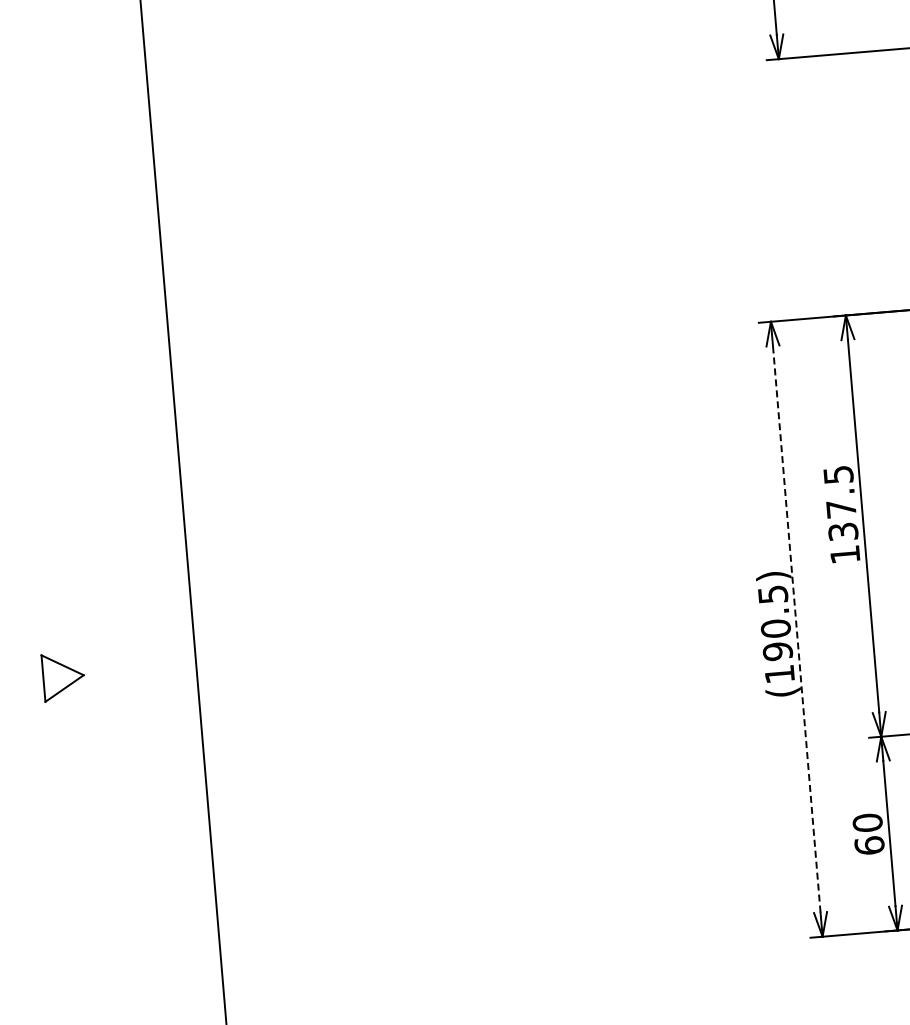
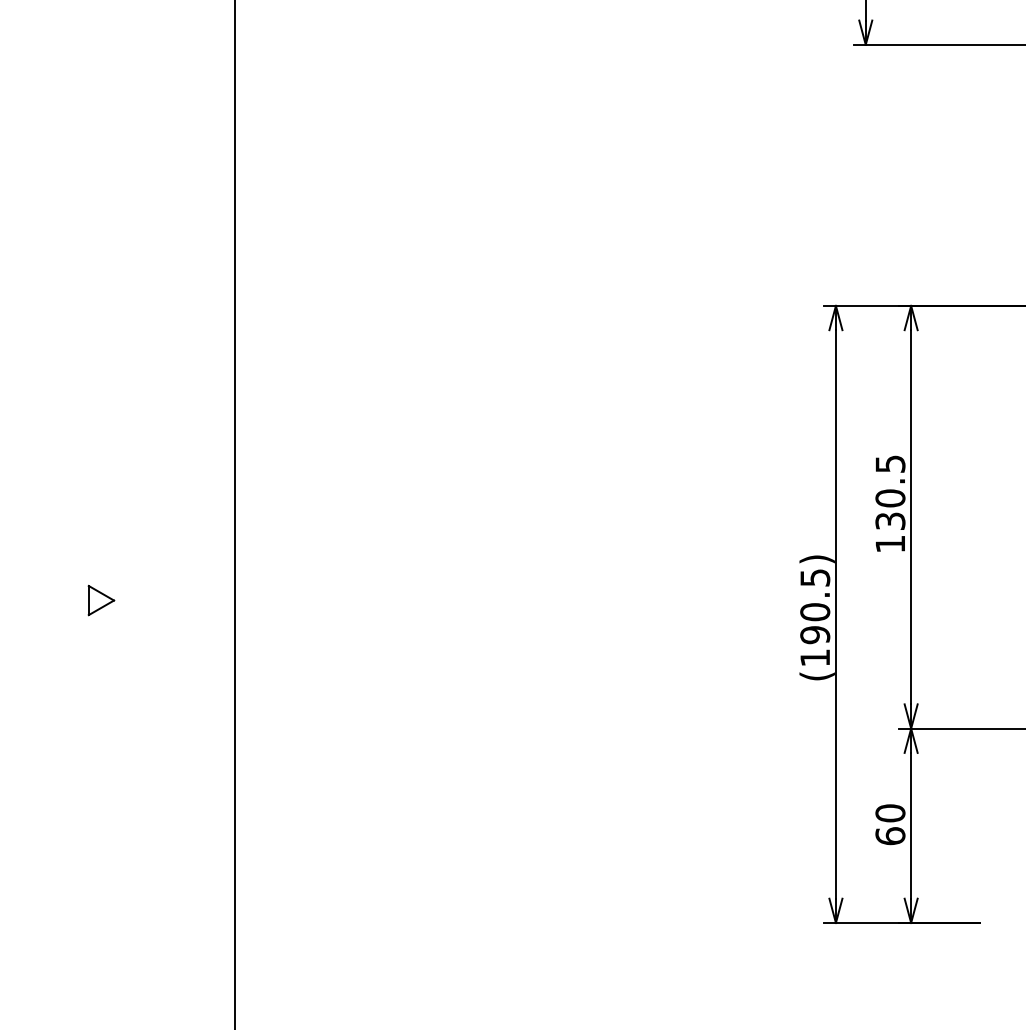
text: (841, 509) -> (890, 498), 137.5 -> 130.5
line: (796, 628) -> (835, 613), dashed -> solid
part: (63, 676) -> (101, 600), size x0.62

